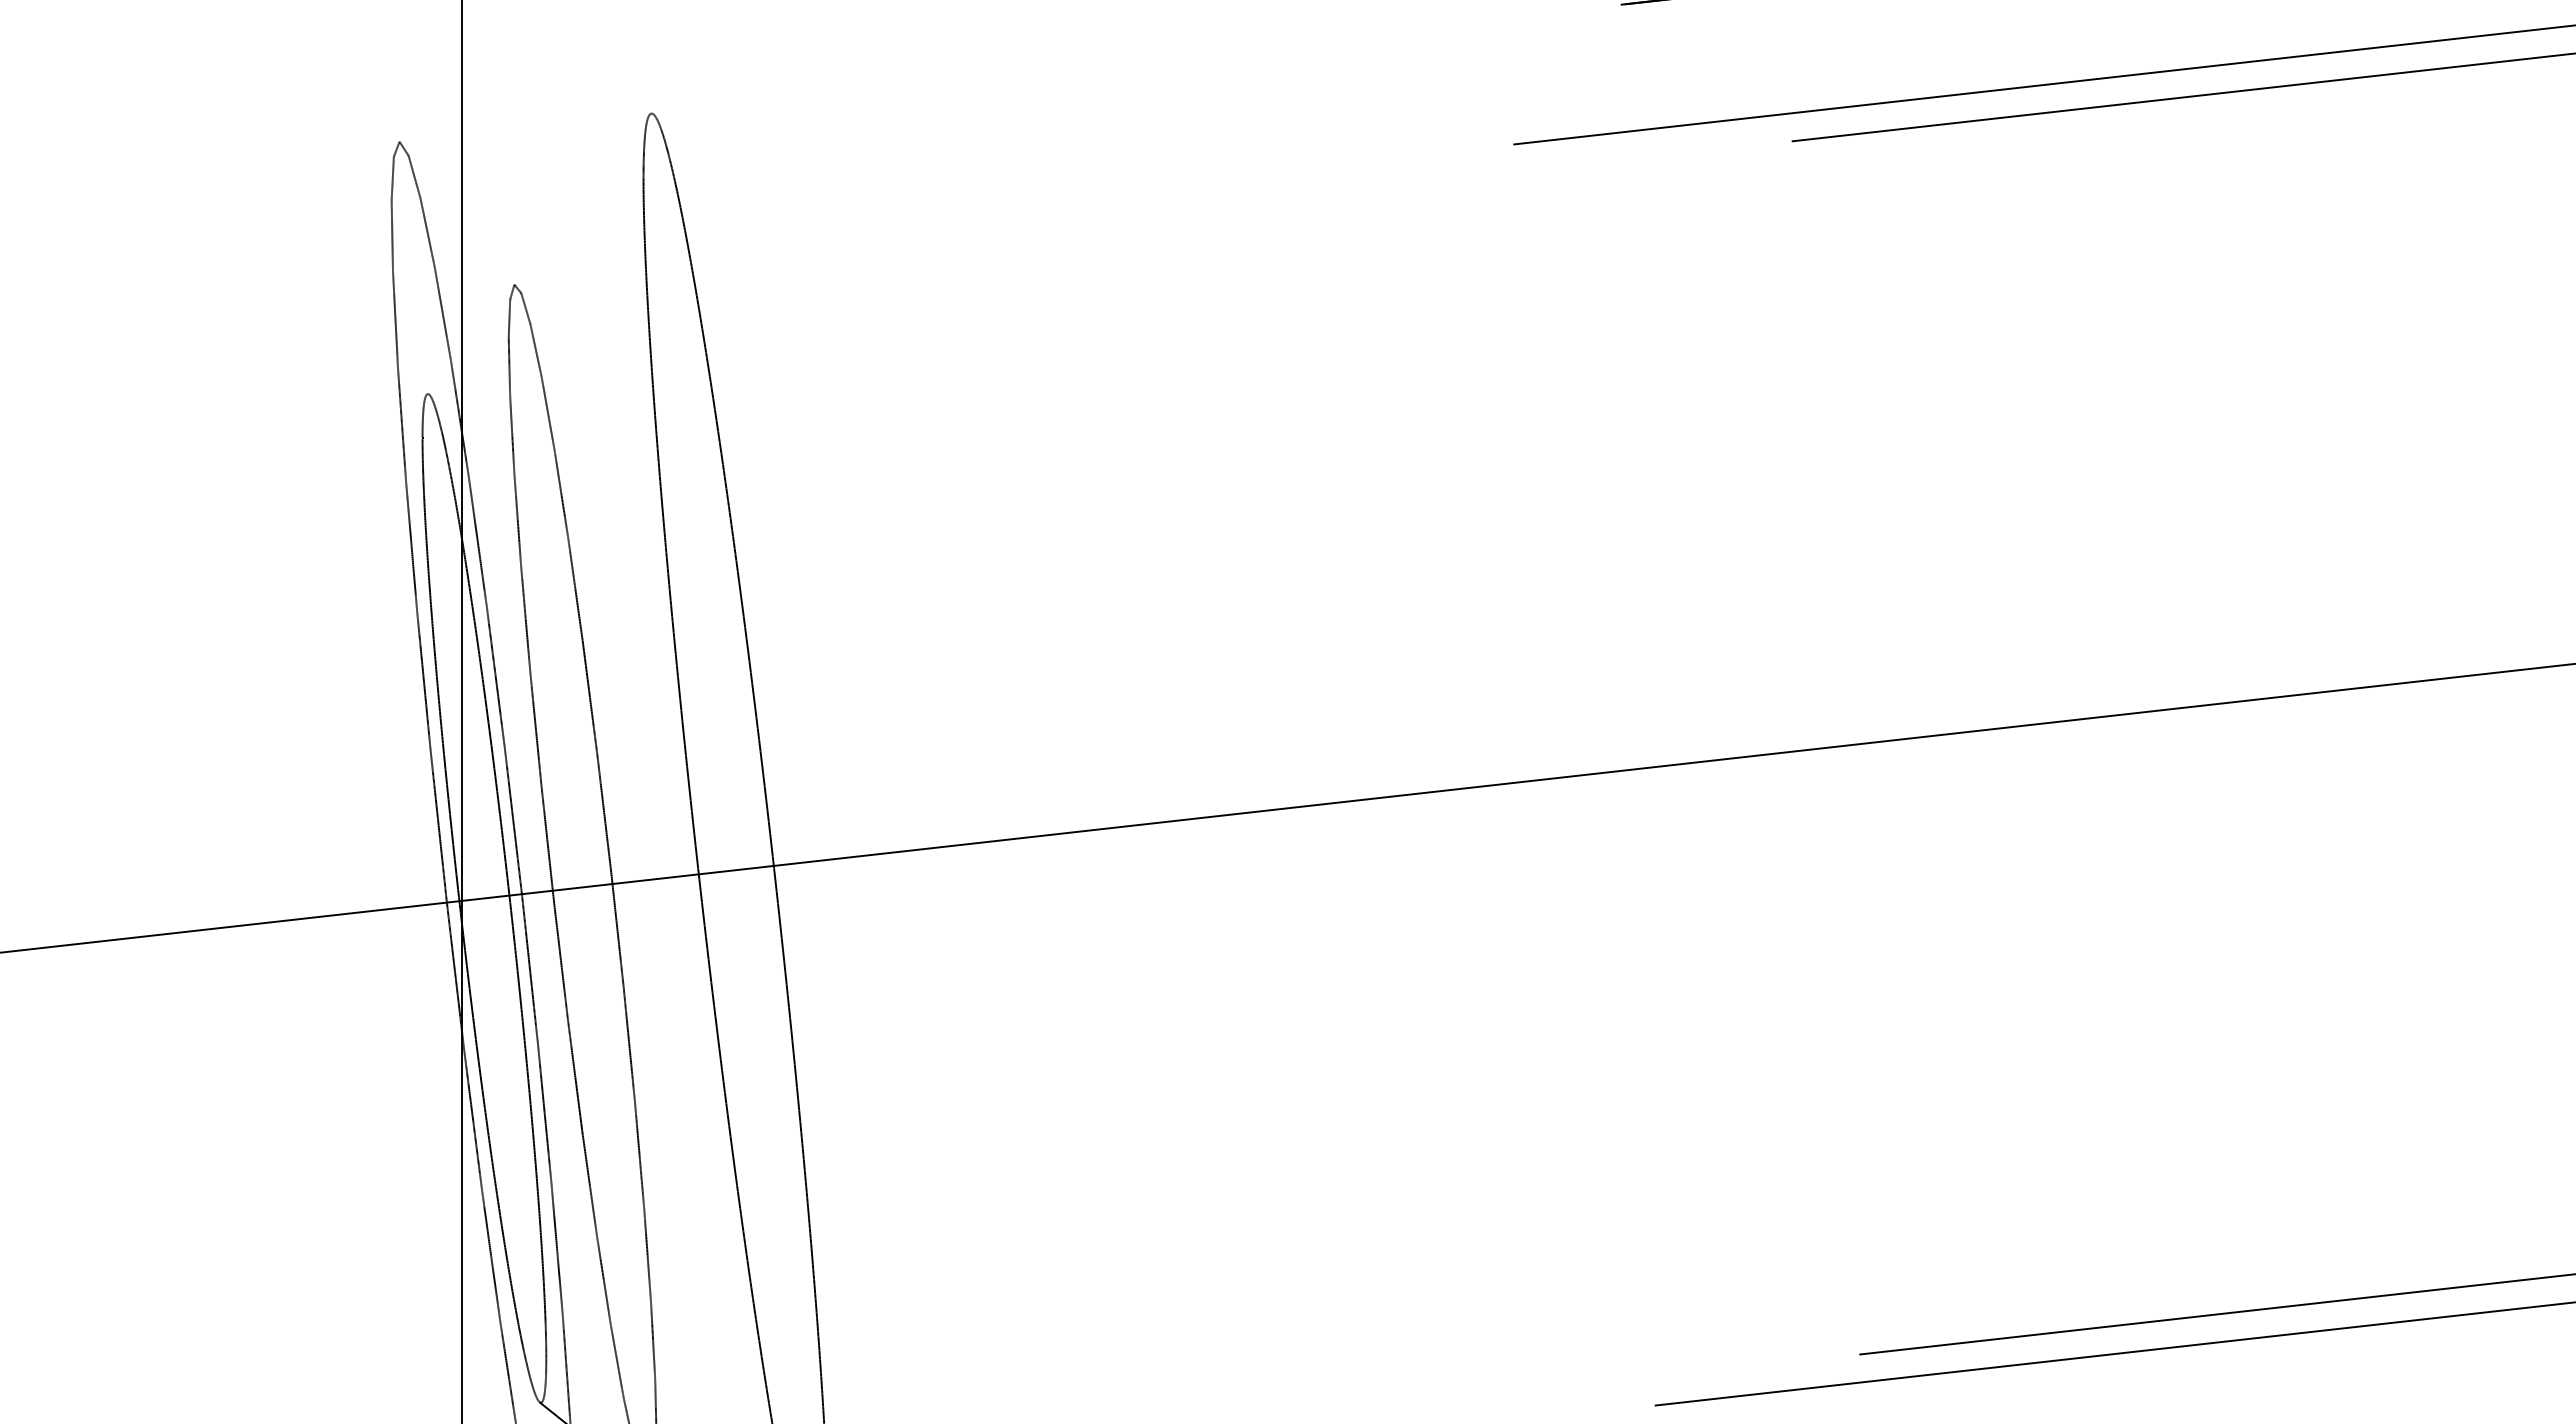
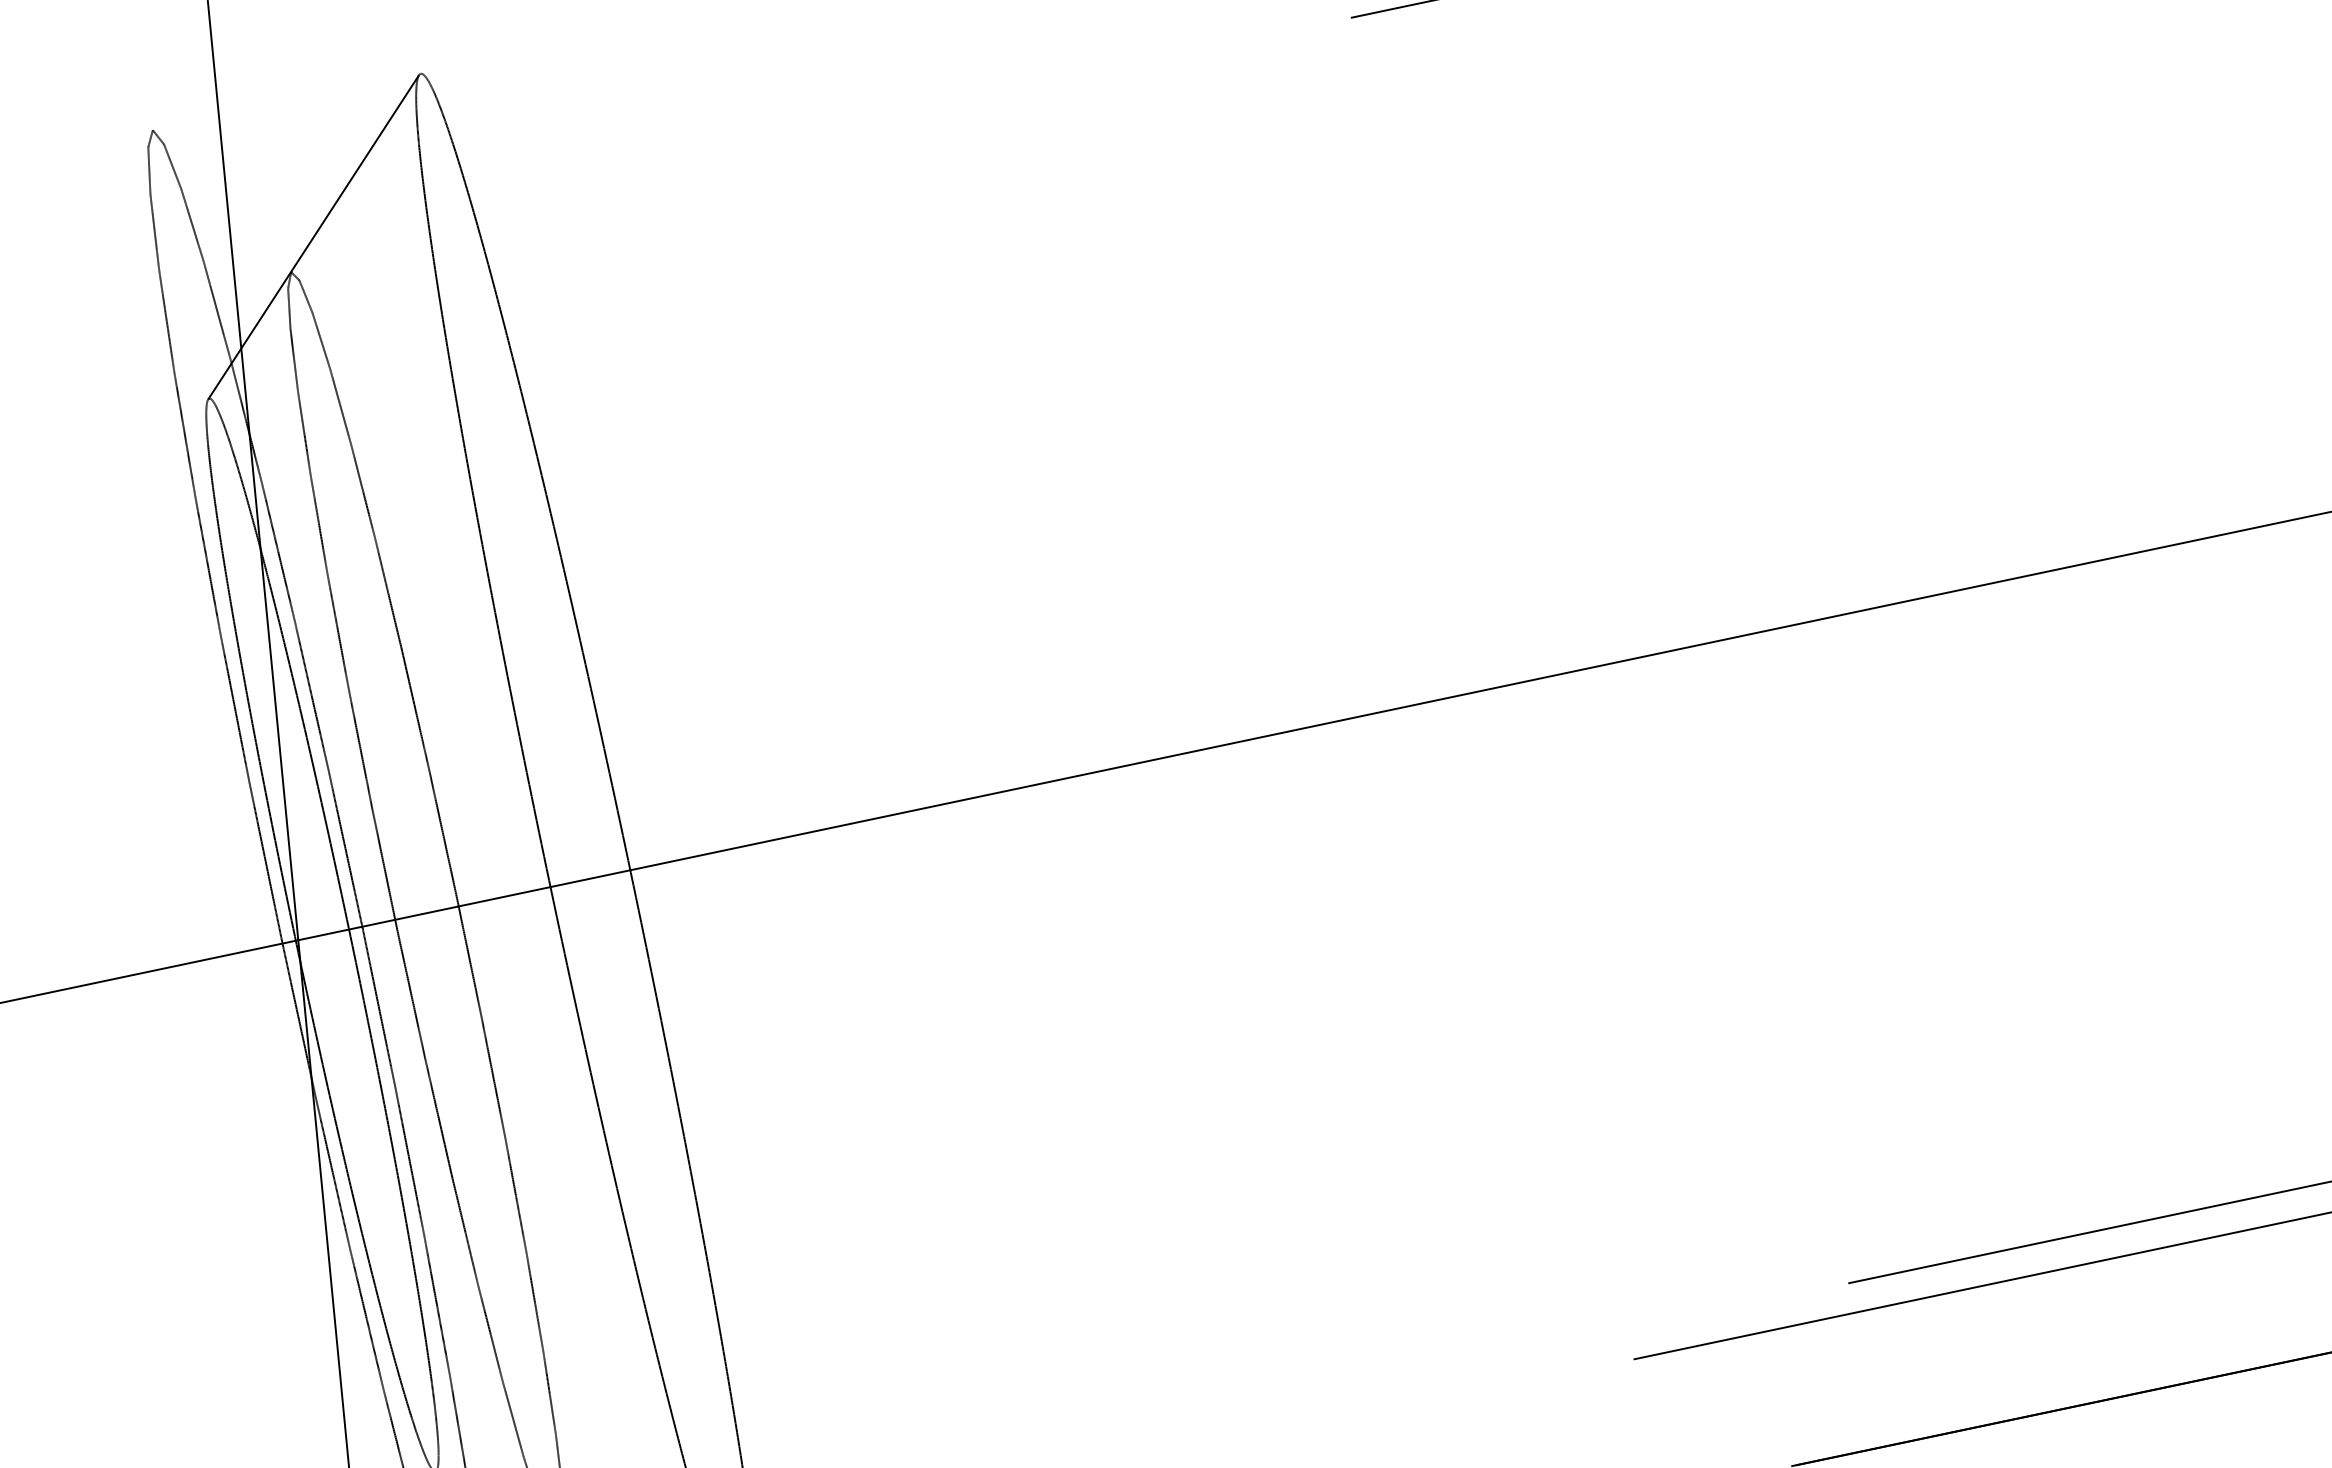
line: (537, 254) -> (312, 237), added

